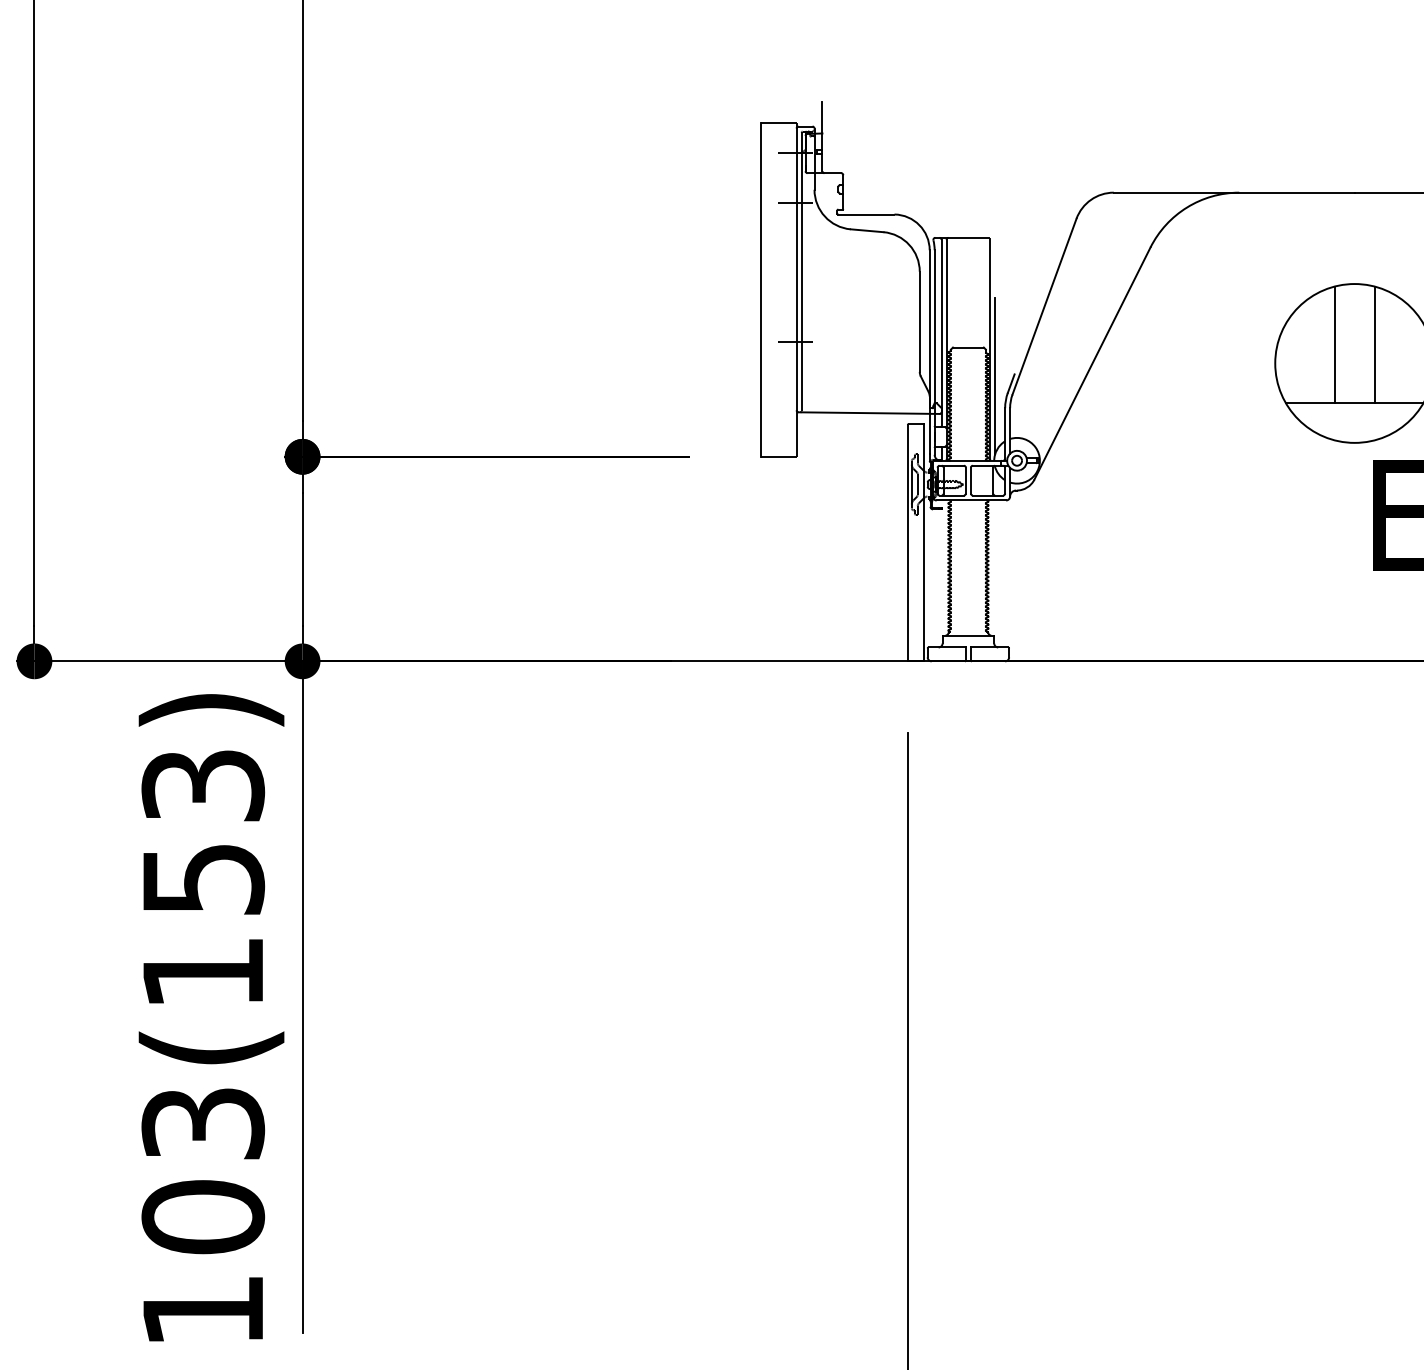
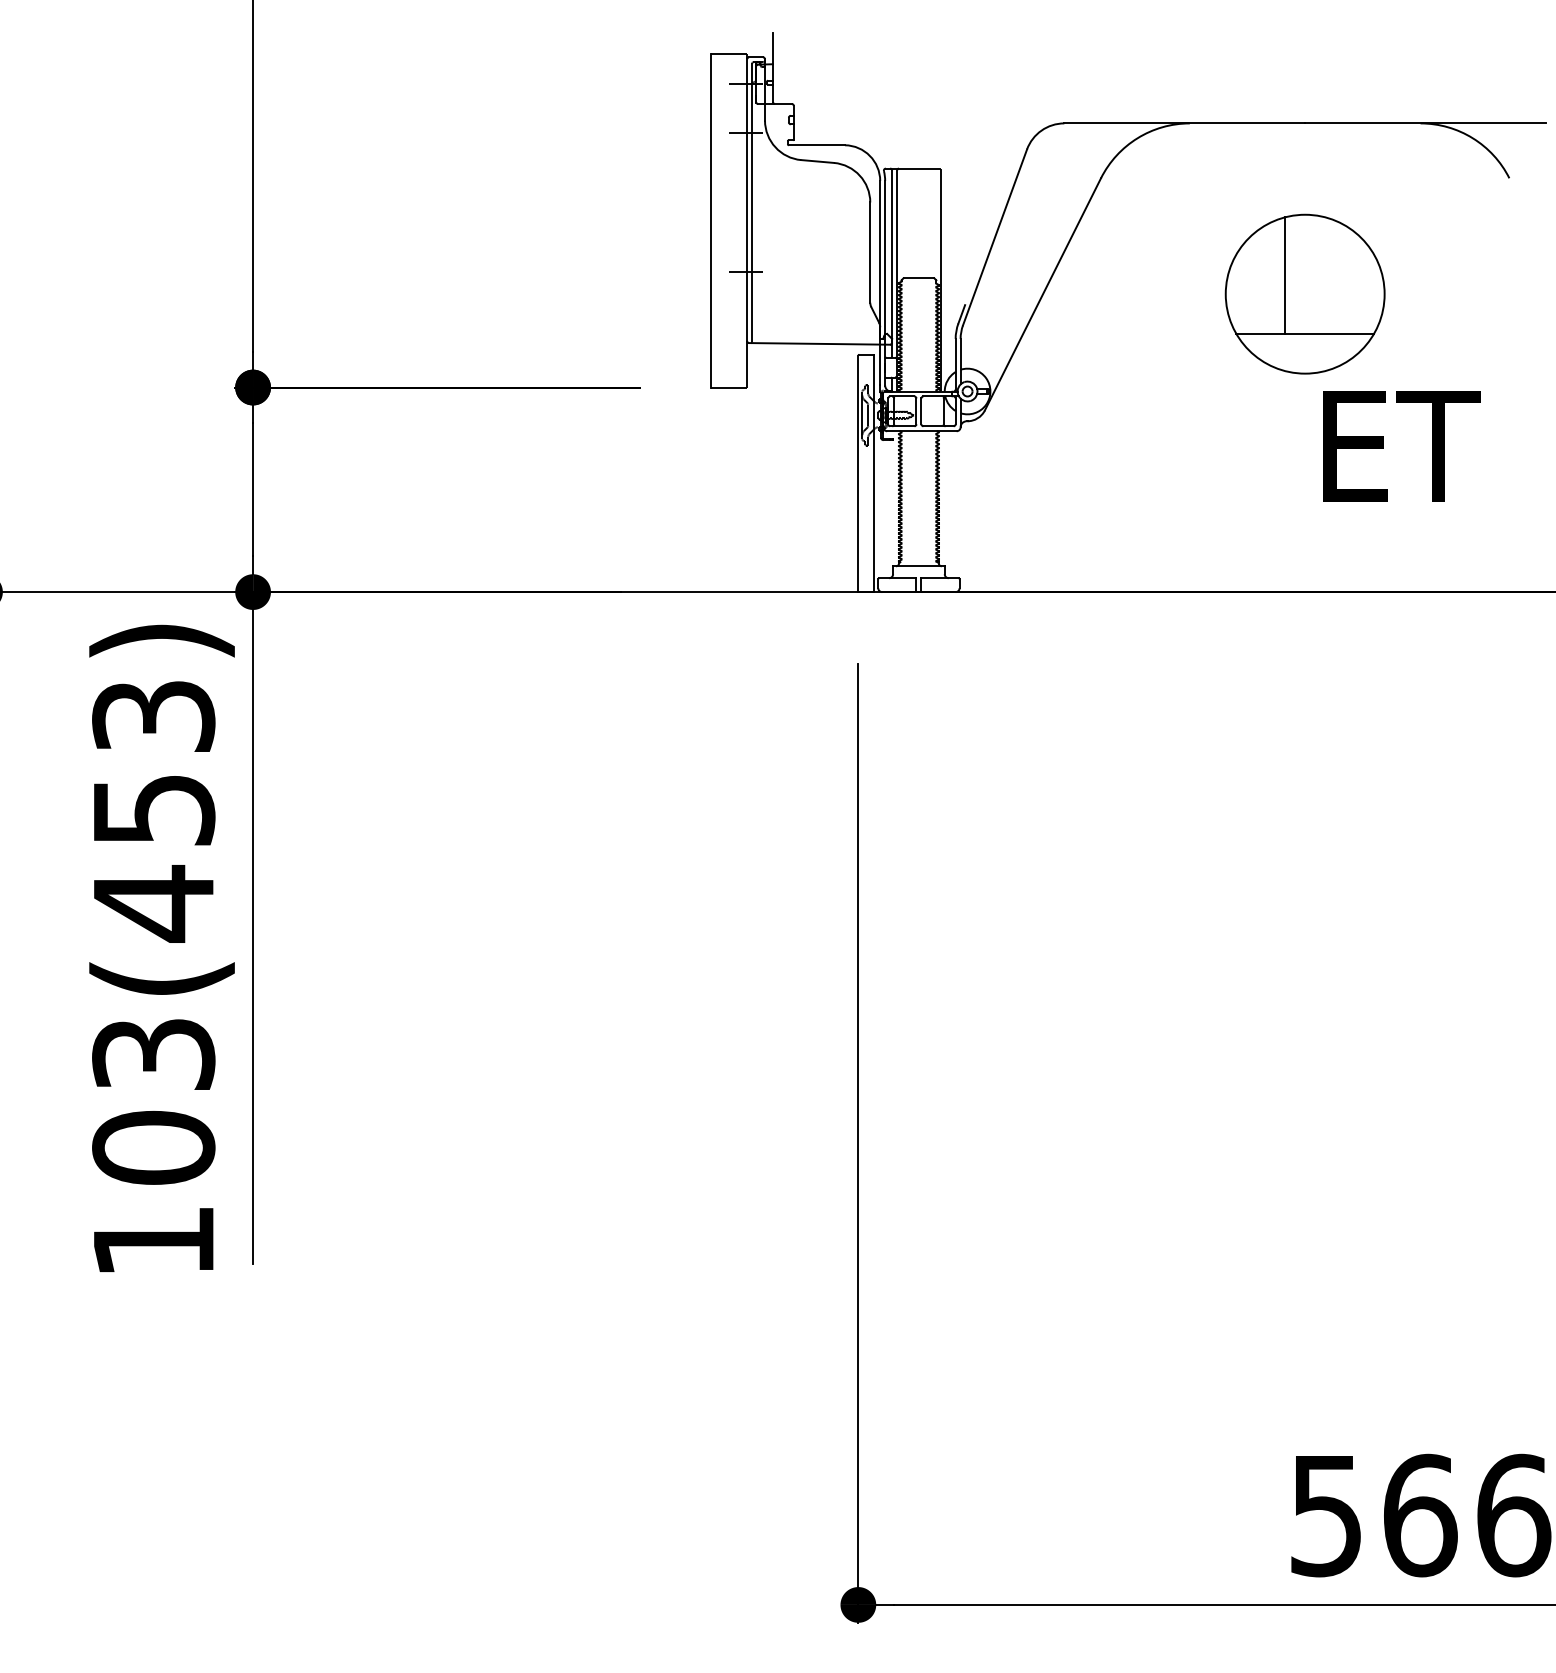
line: (1374, 344) -> (1325, 275), removed
line: (994, 375) -> (945, 306), removed
text: (202, 972) -> (153, 903), 103(153) -> 103(453)

